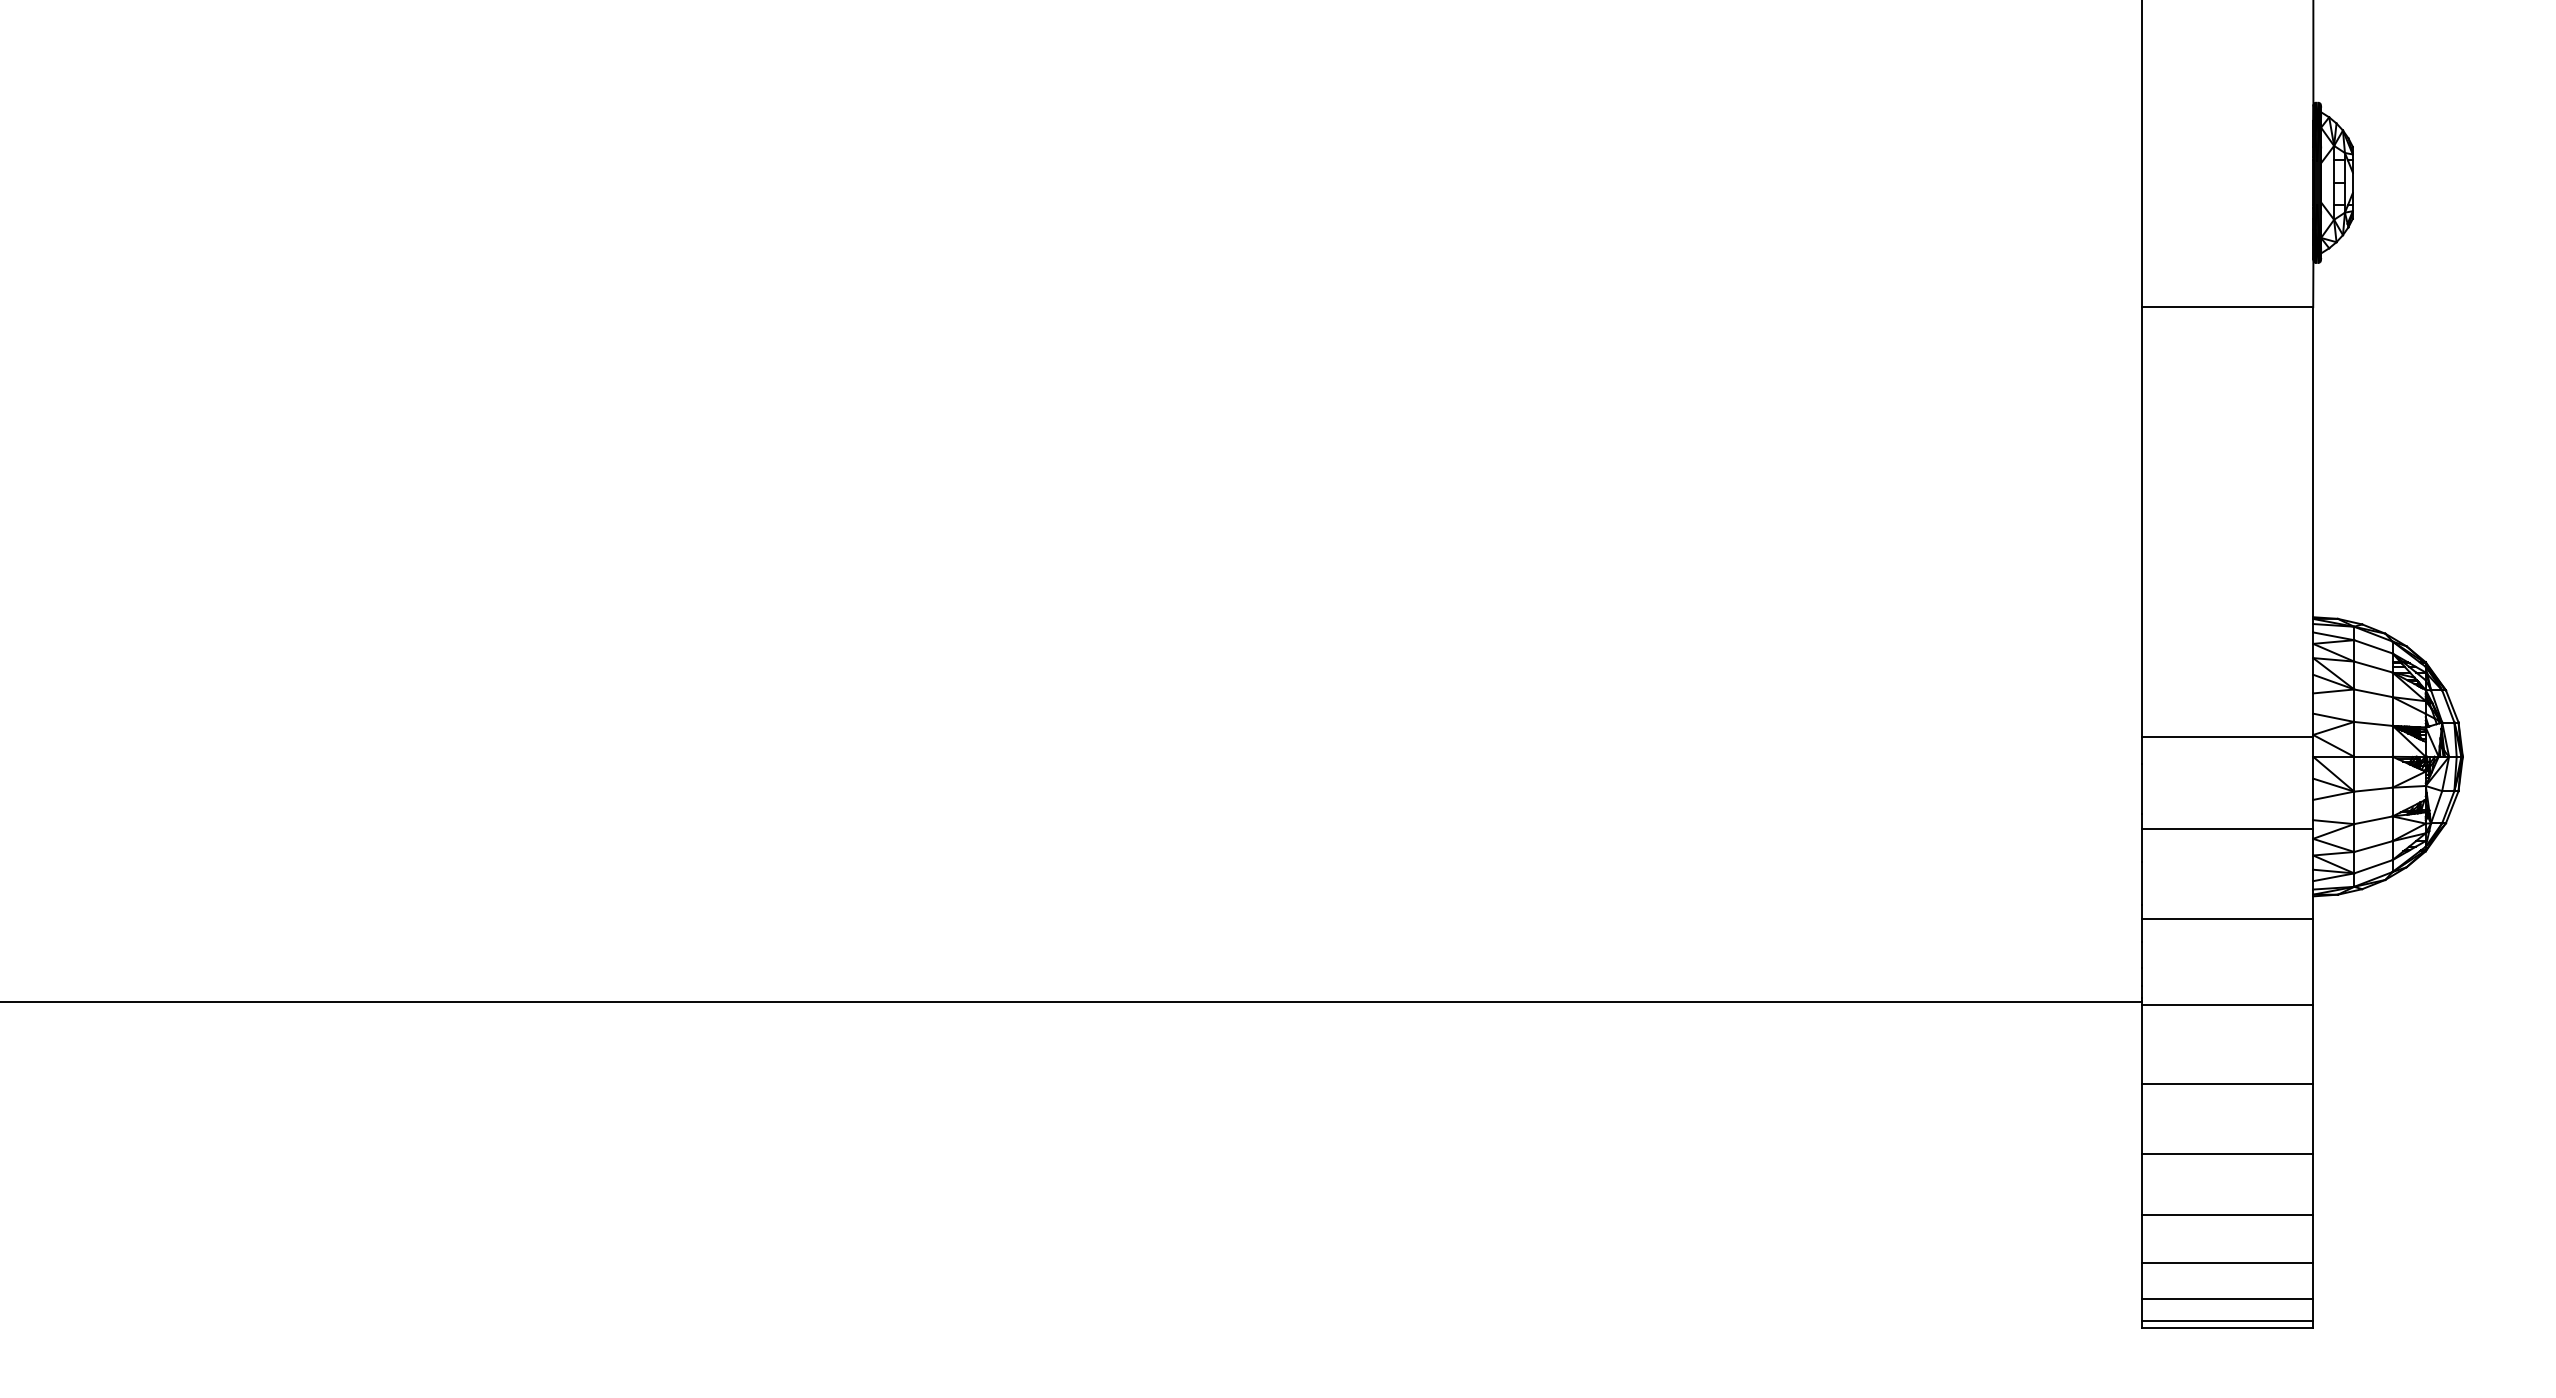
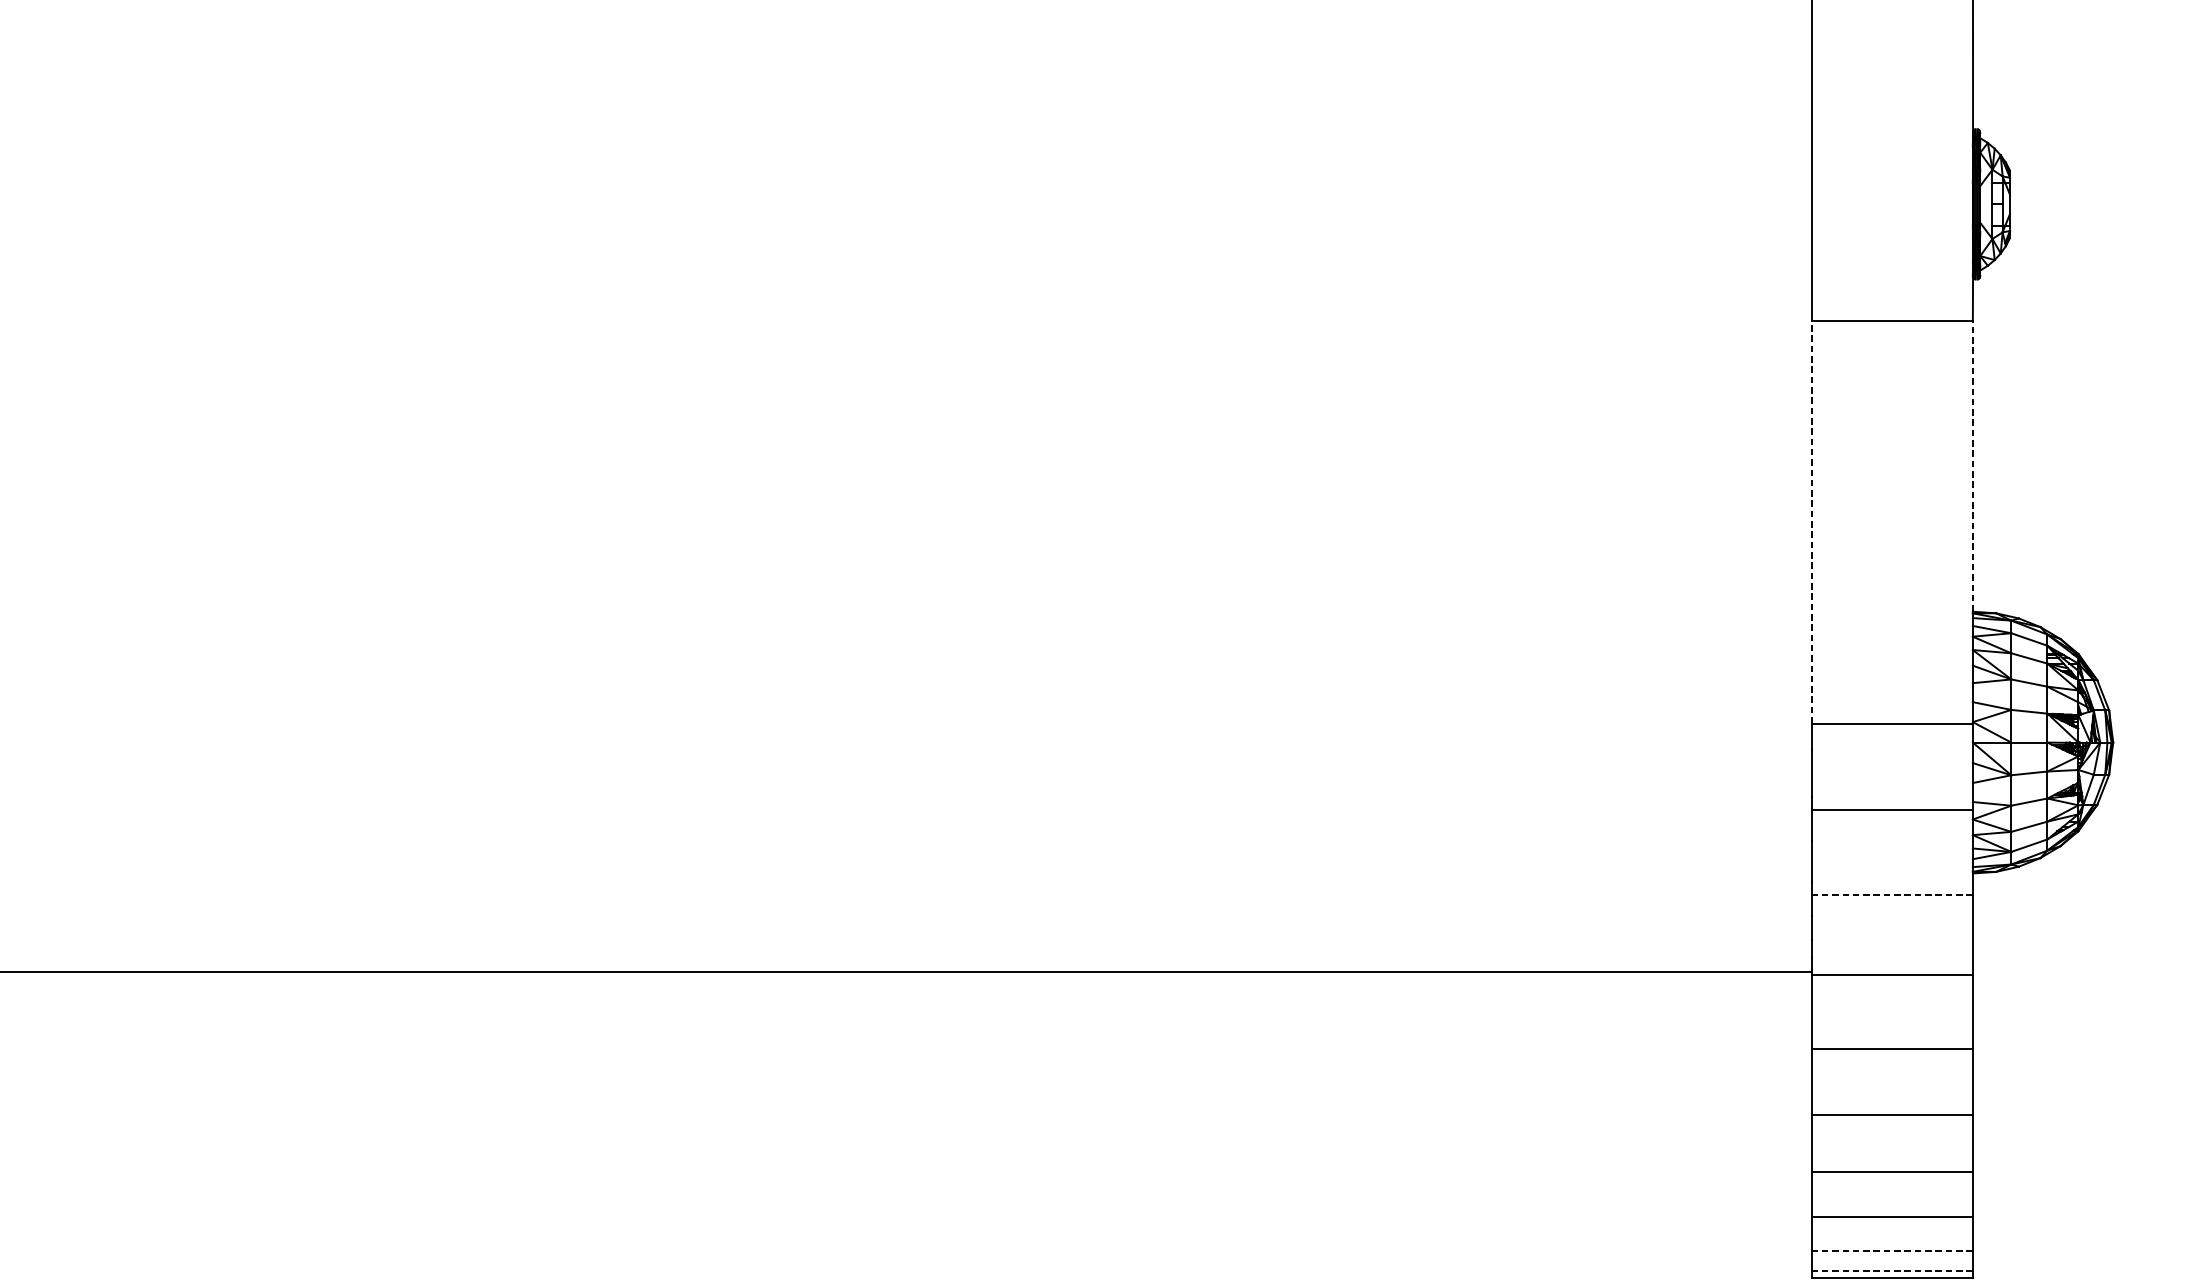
line: (2313, 461) -> (1973, 465), solid -> dashed
line: (2142, 521) -> (1812, 521), solid -> dashed
line: (2227, 919) -> (1892, 895), solid -> dashed
line: (2227, 1298) -> (1892, 1250), solid -> dashed
line: (2227, 1320) -> (1892, 1271), solid -> dashed

